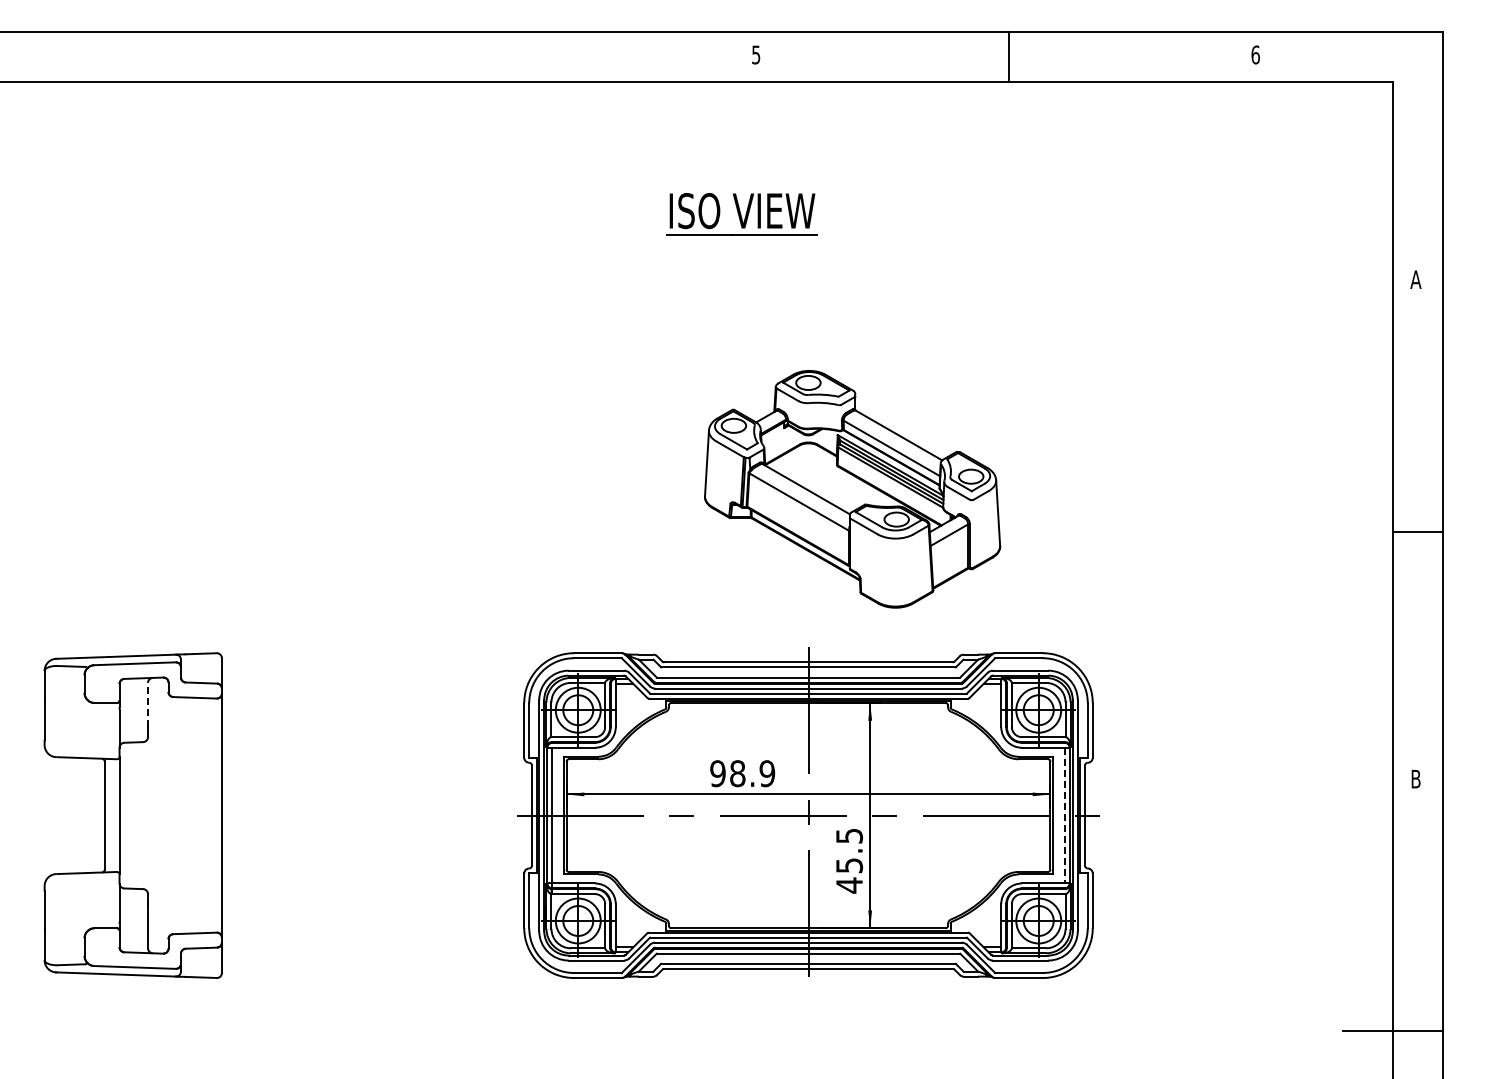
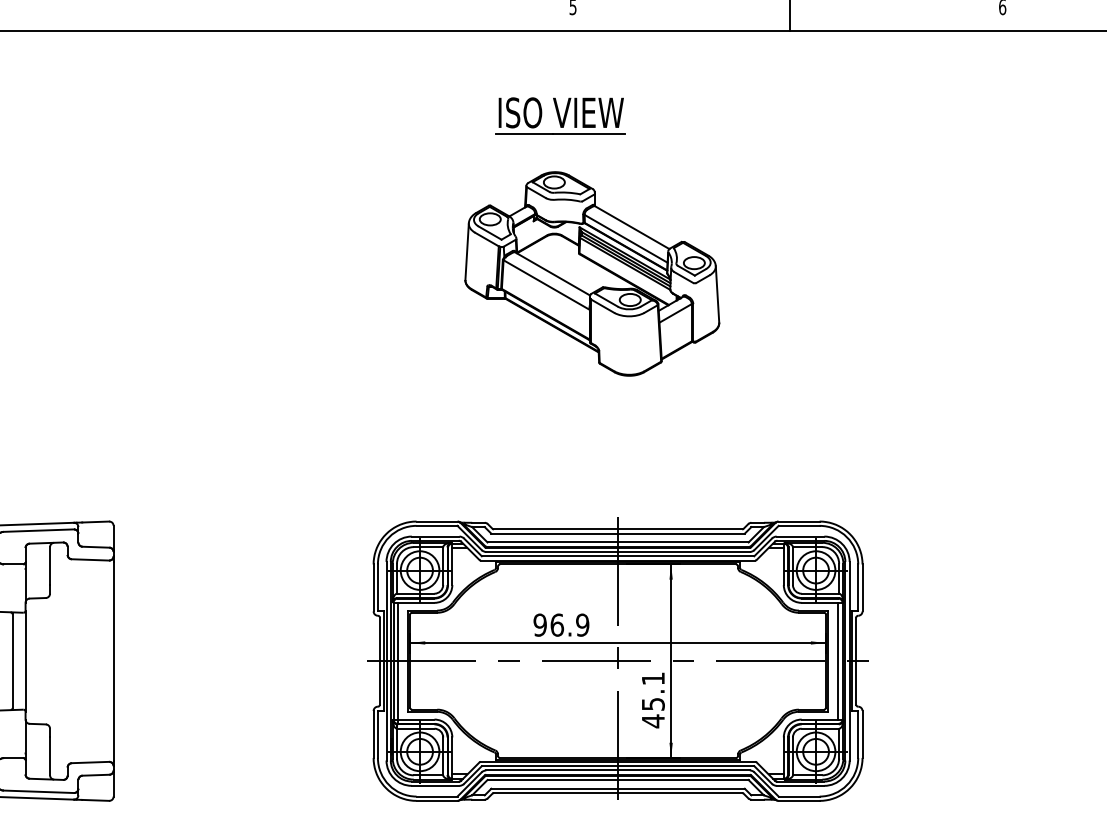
part: (741, 214) -> (560, 115), moved
part: (852, 489) -> (592, 274), moved
line: (148, 705) -> (50, 566), dashed -> solid
text: (737, 773) -> (557, 625), 98.9 -> 96.9
line: (1064, 815) -> (838, 661), dashed -> solid
text: (849, 836) -> (653, 679), 45.5 -> 45.1

